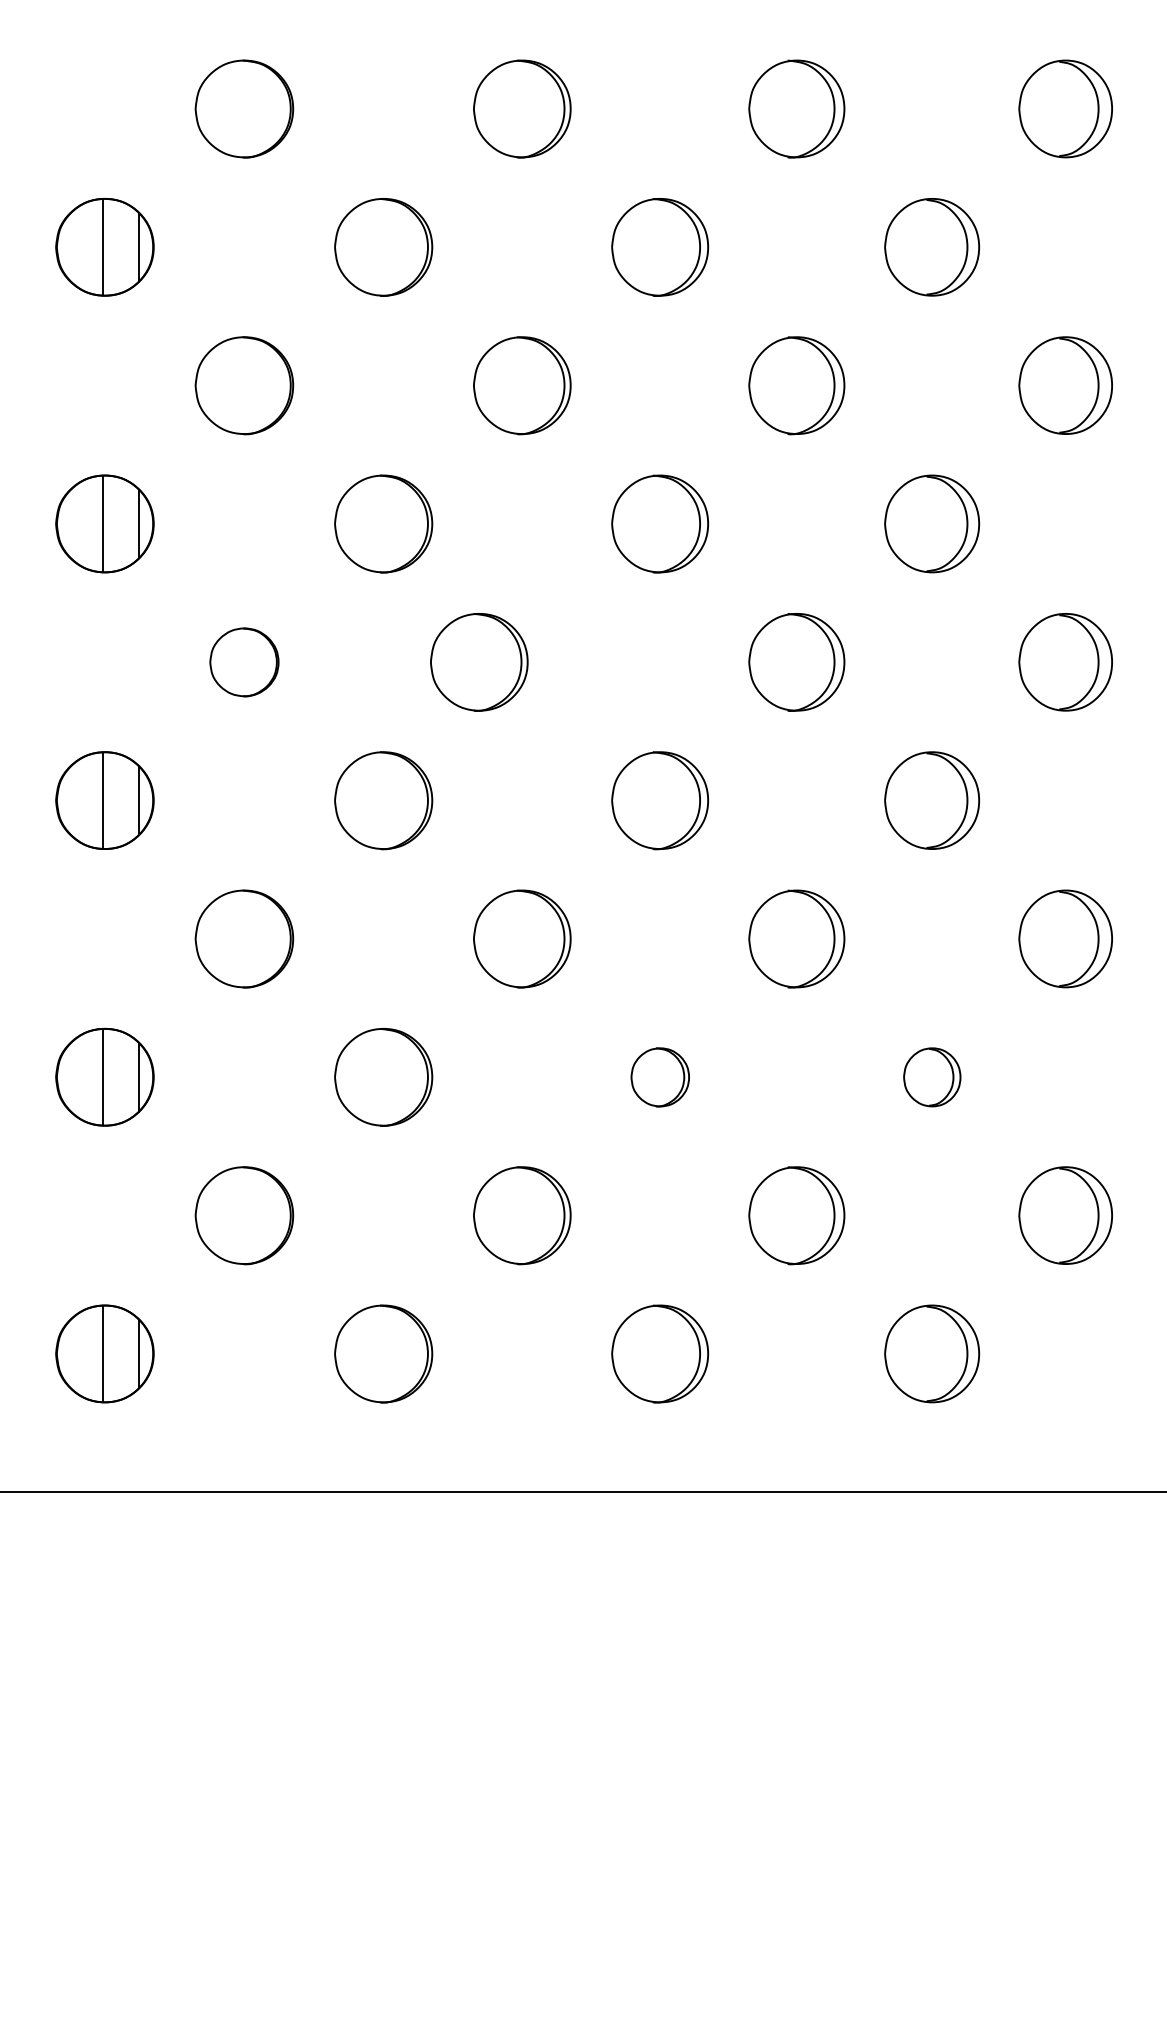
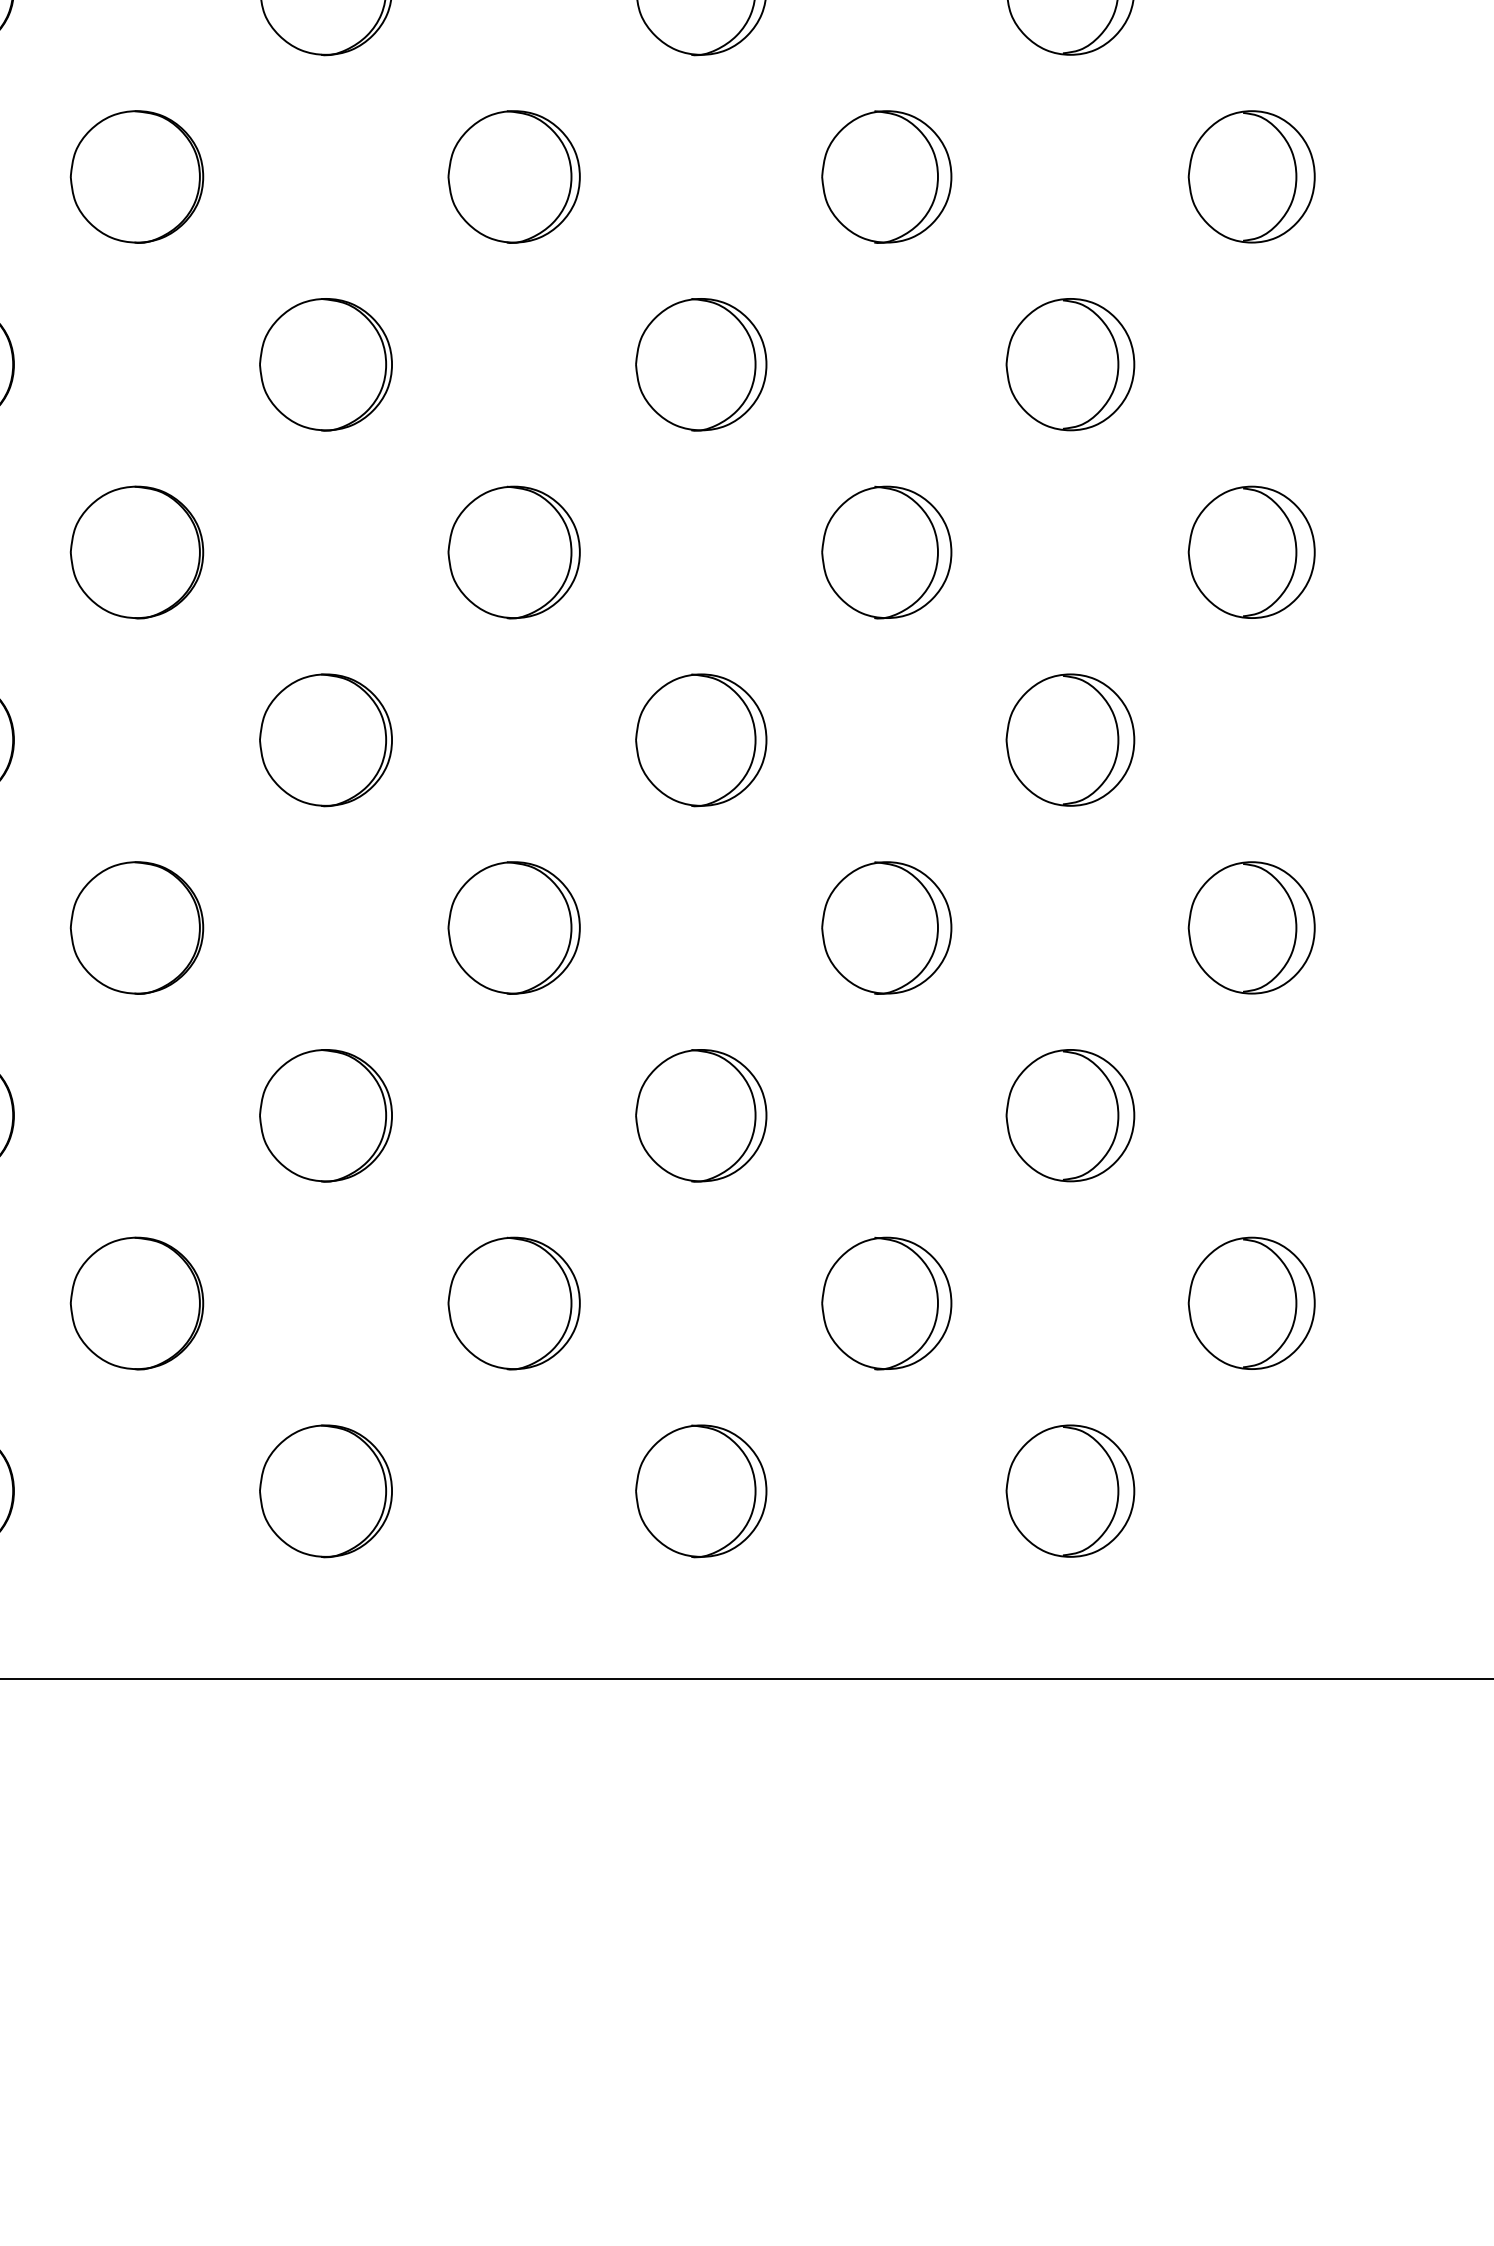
part: (244, 662) -> (137, 552), size x1.43
part: (479, 662) -> (514, 552), moved
part: (660, 1077) -> (701, 1115), size x1.67
part: (932, 1077) -> (1070, 1115), size x1.67

